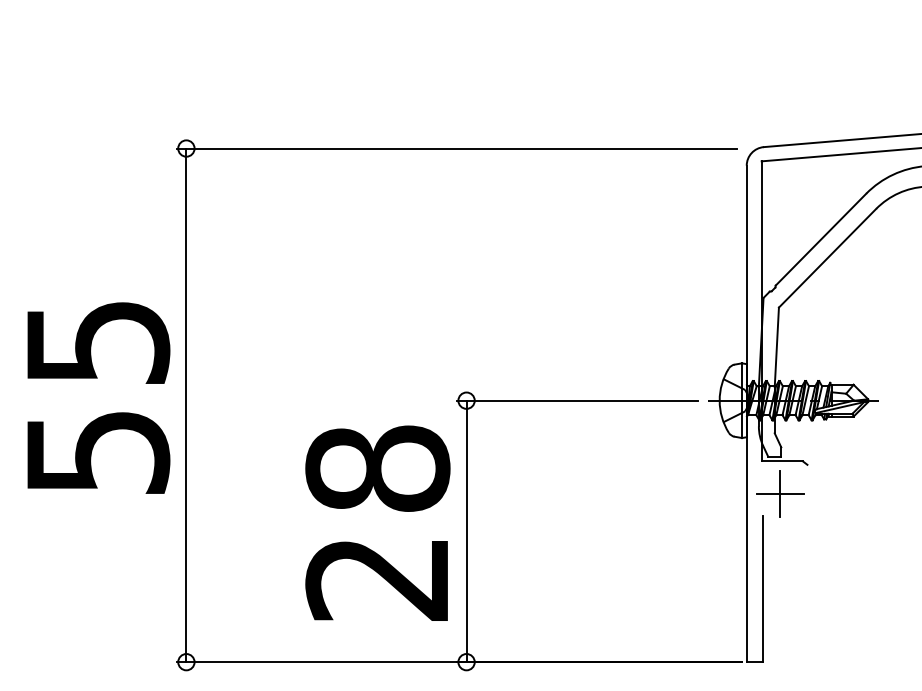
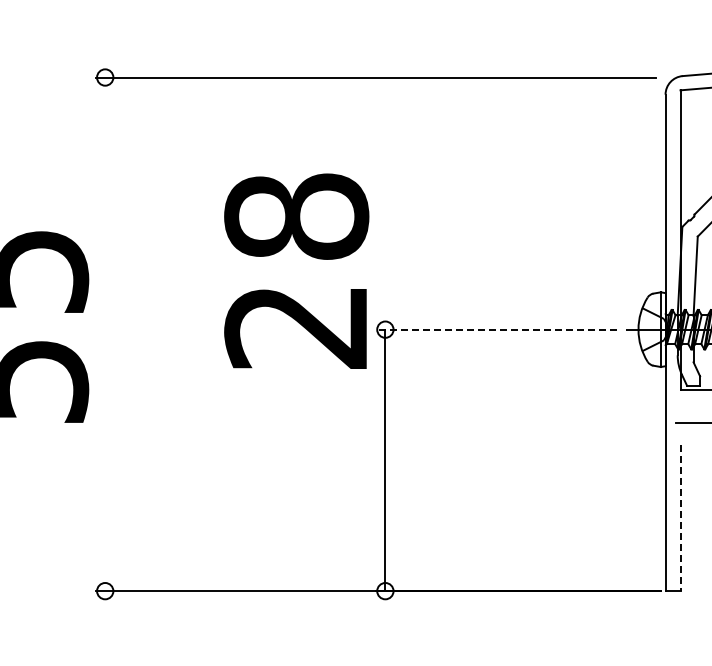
line: (577, 400) -> (496, 329), solid -> dashed
line: (186, 405) -> (105, 334), removed
line: (780, 493) -> (699, 422), removed
text: (377, 522) -> (296, 270), moved
line: (762, 589) -> (681, 518), solid -> dashed

